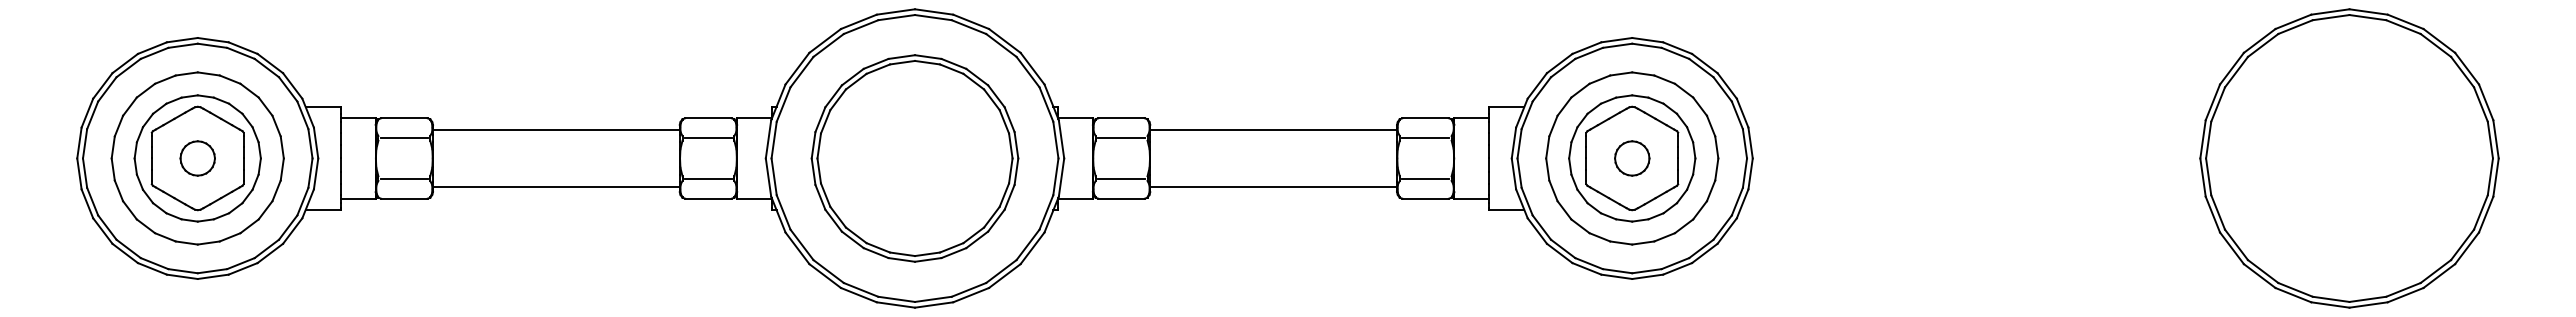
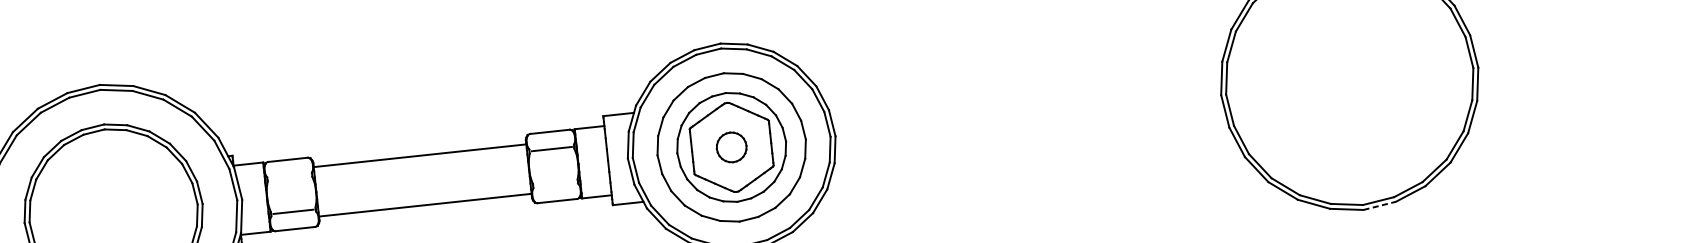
line: (1121, 138) -> (289, 177), removed
line: (1425, 178) -> (555, 183), removed
line: (2369, 304) -> (1380, 205), solid -> dashed

